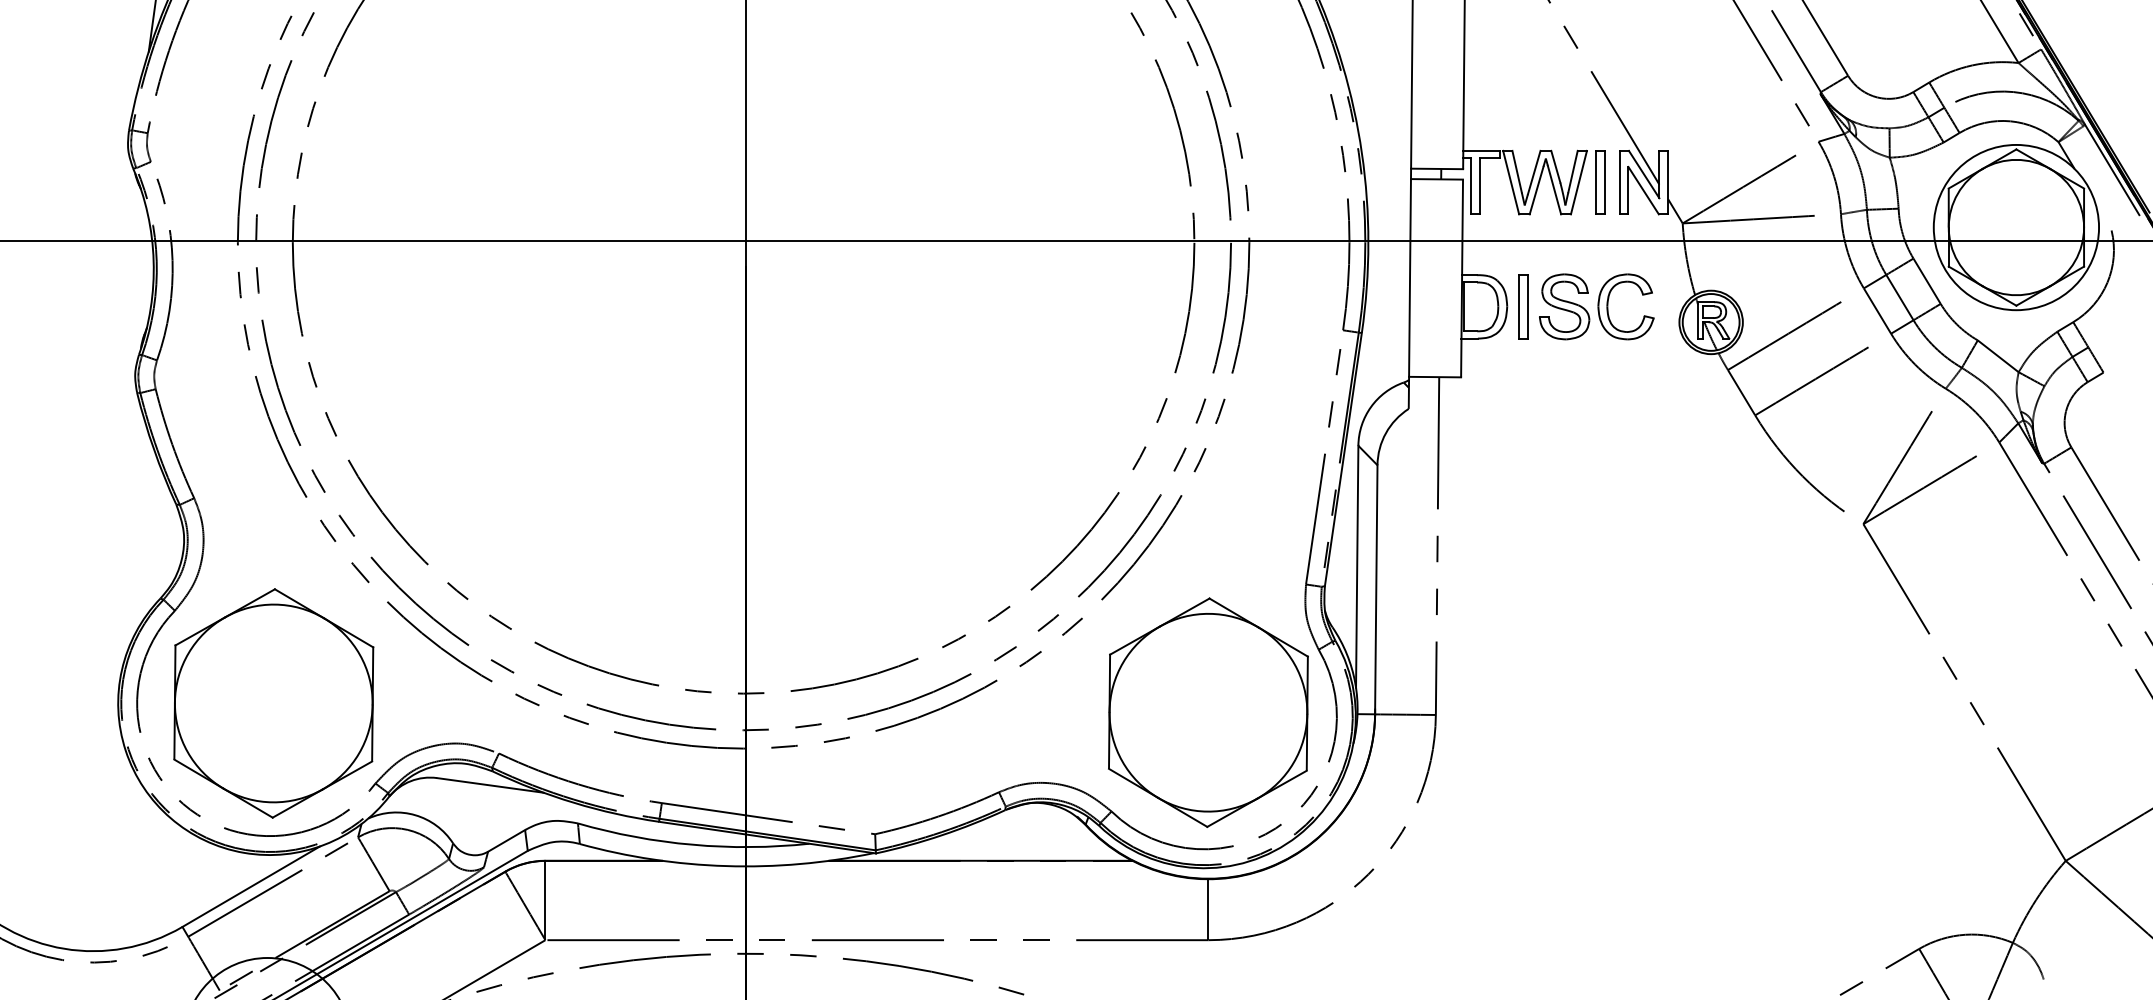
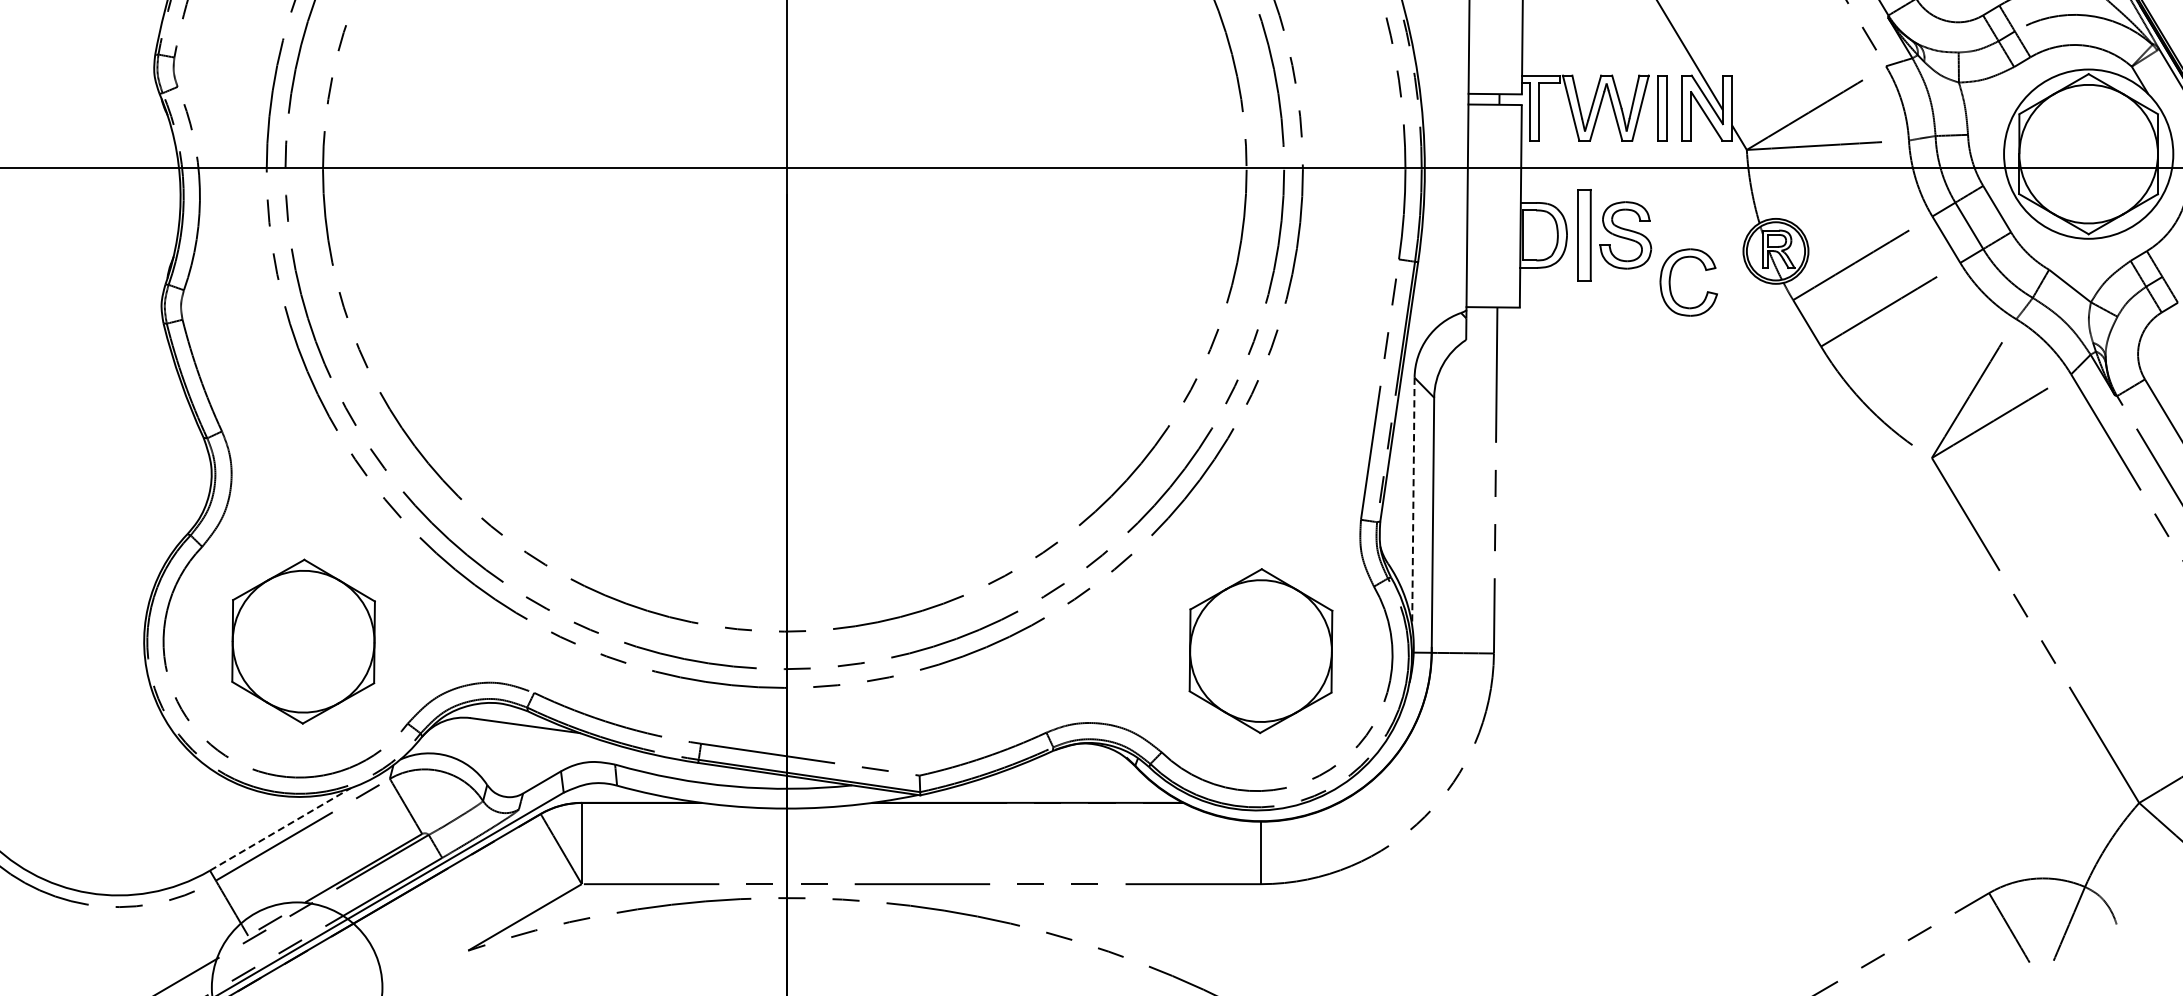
part: (1523, 306) -> (1583, 235), size x1.4
part: (1608, 306) -> (1670, 282), moved
line: (1357, 566) -> (1413, 501), solid -> dashed
part: (273, 703) -> (303, 641), size x0.7
part: (1208, 712) -> (1261, 650), size x0.7
line: (251, 886) -> (280, 829), solid -> dashed

